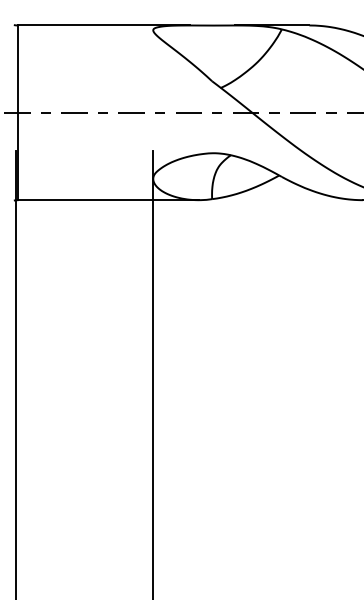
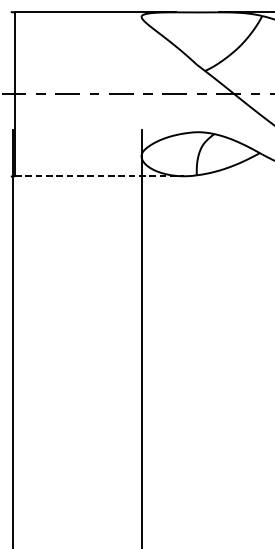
line: (109, 200) -> (100, 176), solid -> dashed

